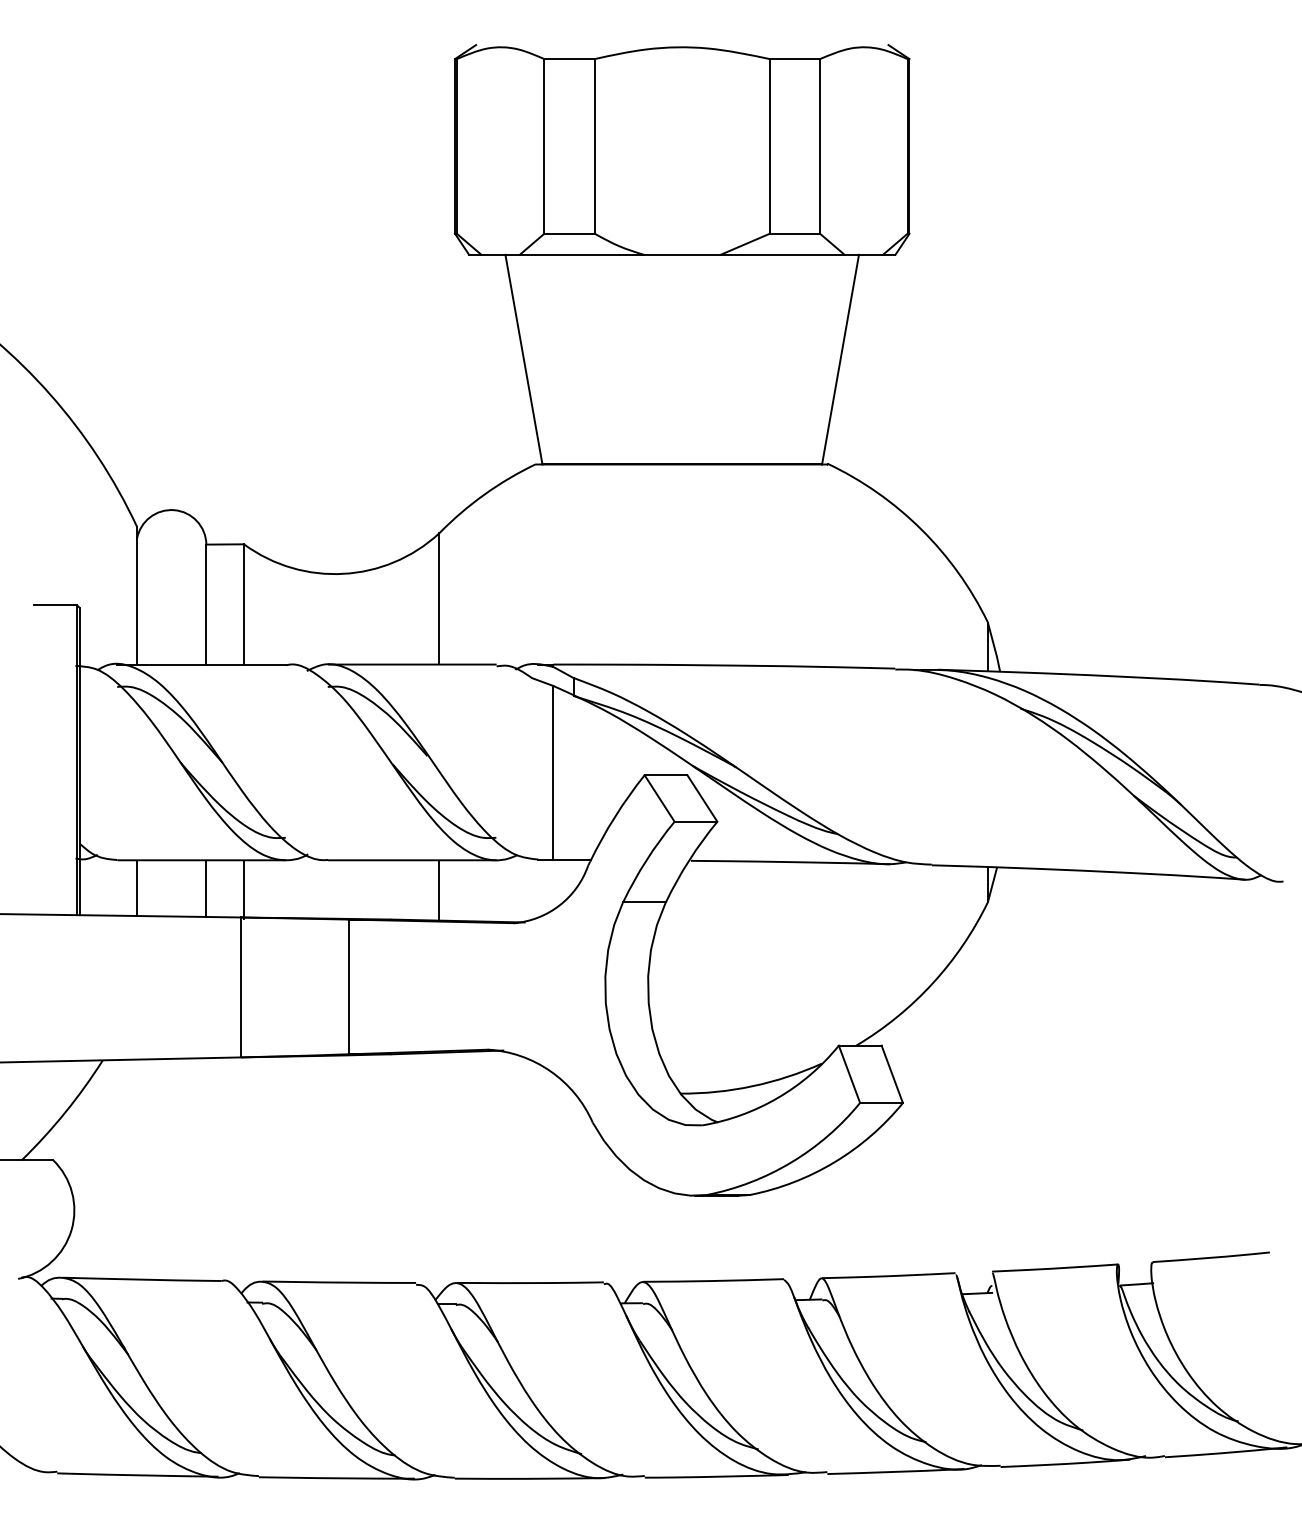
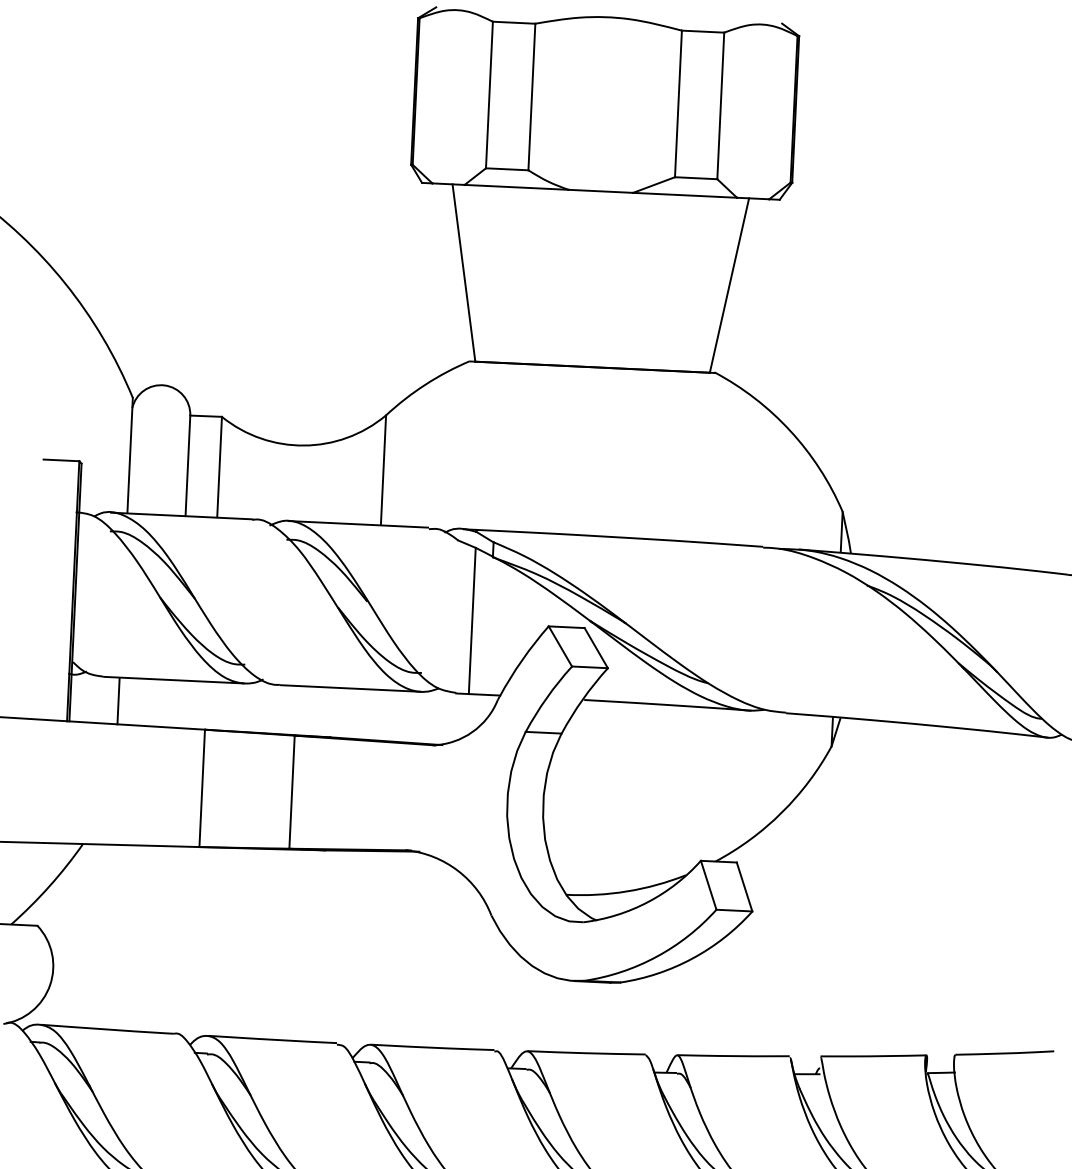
line: (206, 889) -> (176, 704), removed
line: (244, 890) -> (208, 707), removed
line: (439, 890) -> (372, 714), removed

